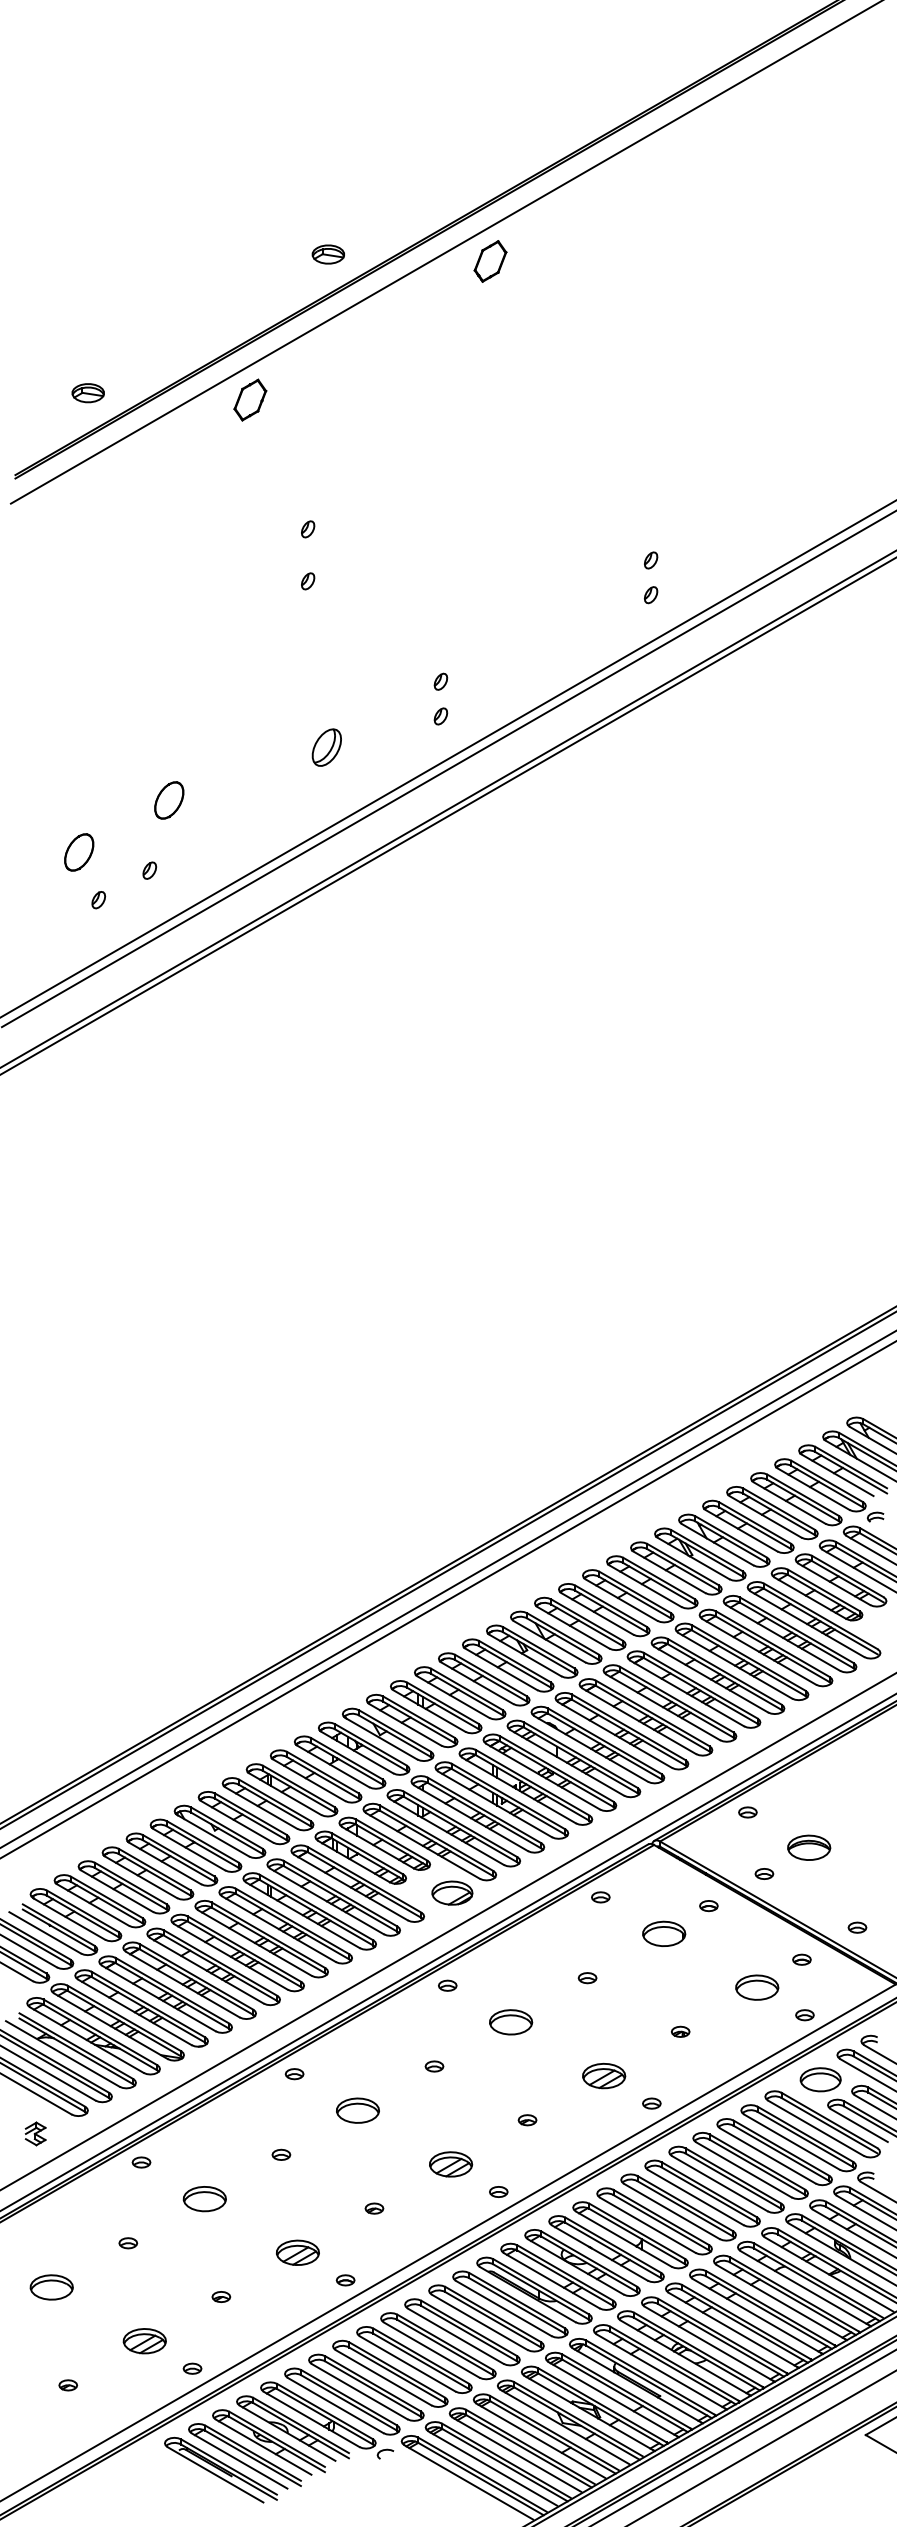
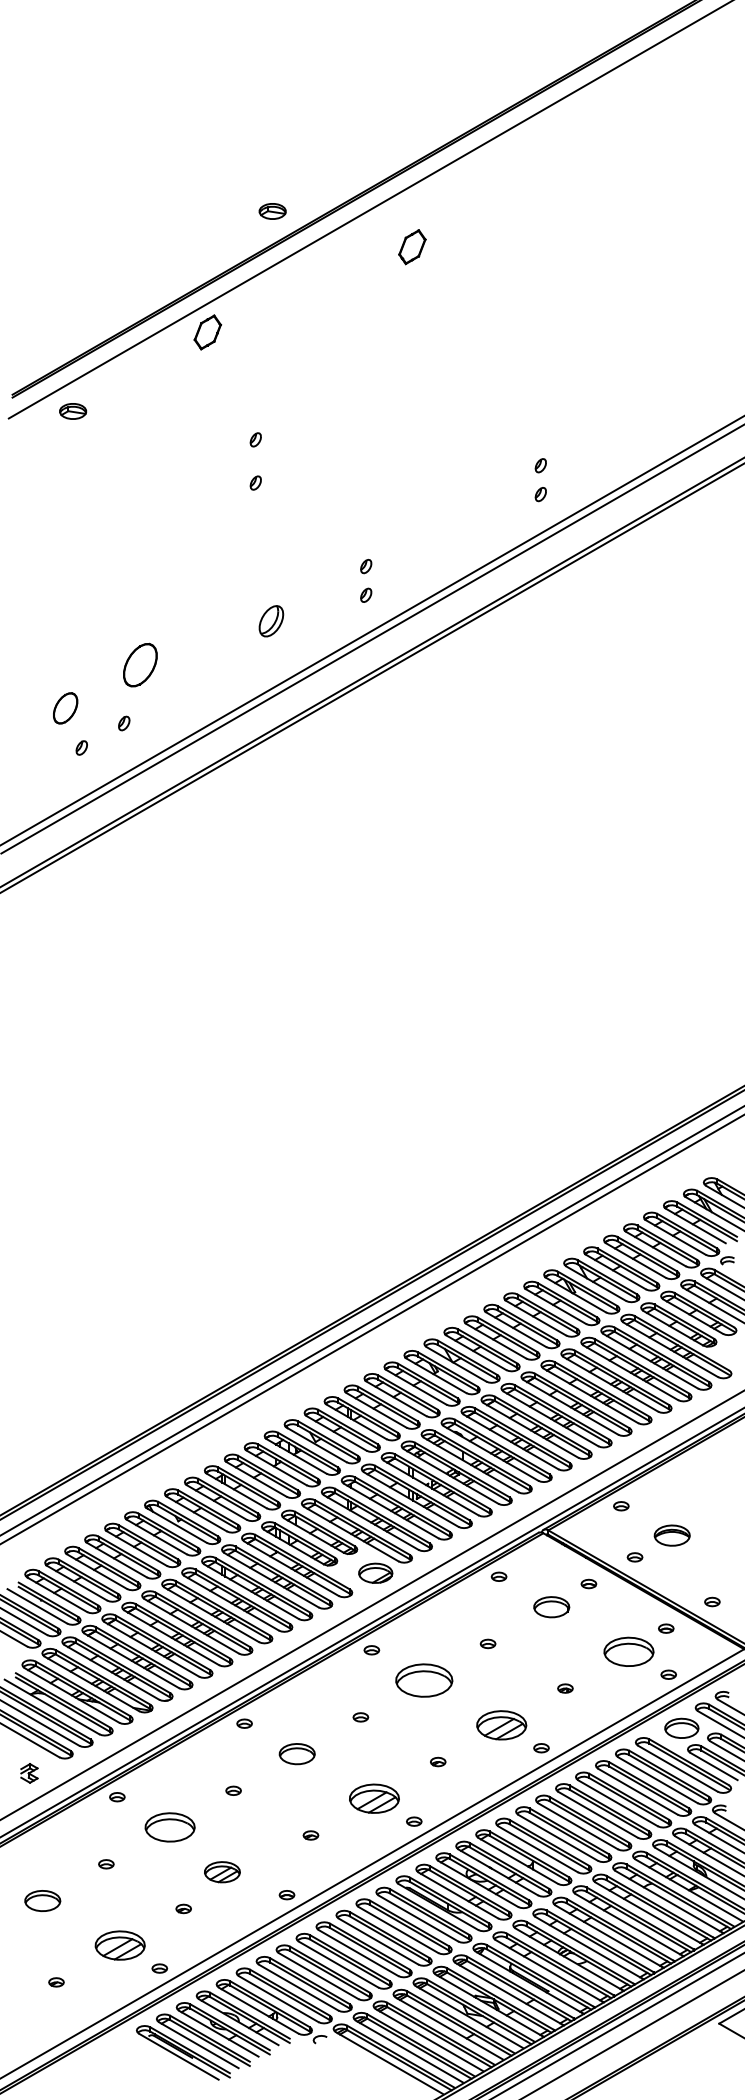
part: (490, 261) -> (412, 247), moved
part: (87, 393) -> (72, 411), moved
part: (169, 800) -> (140, 665), size x1.4
part: (757, 1987) -> (629, 1651), size x1.4
part: (511, 2022) -> (424, 1680), size x1.6
part: (604, 2075) -> (502, 1724), size x1.4
part: (451, 2164) -> (374, 1798), size x1.4
part: (204, 2199) -> (169, 1827), size x1.4
part: (297, 2252) -> (222, 1871), moved
part: (144, 2341) -> (119, 1945), size x1.4

